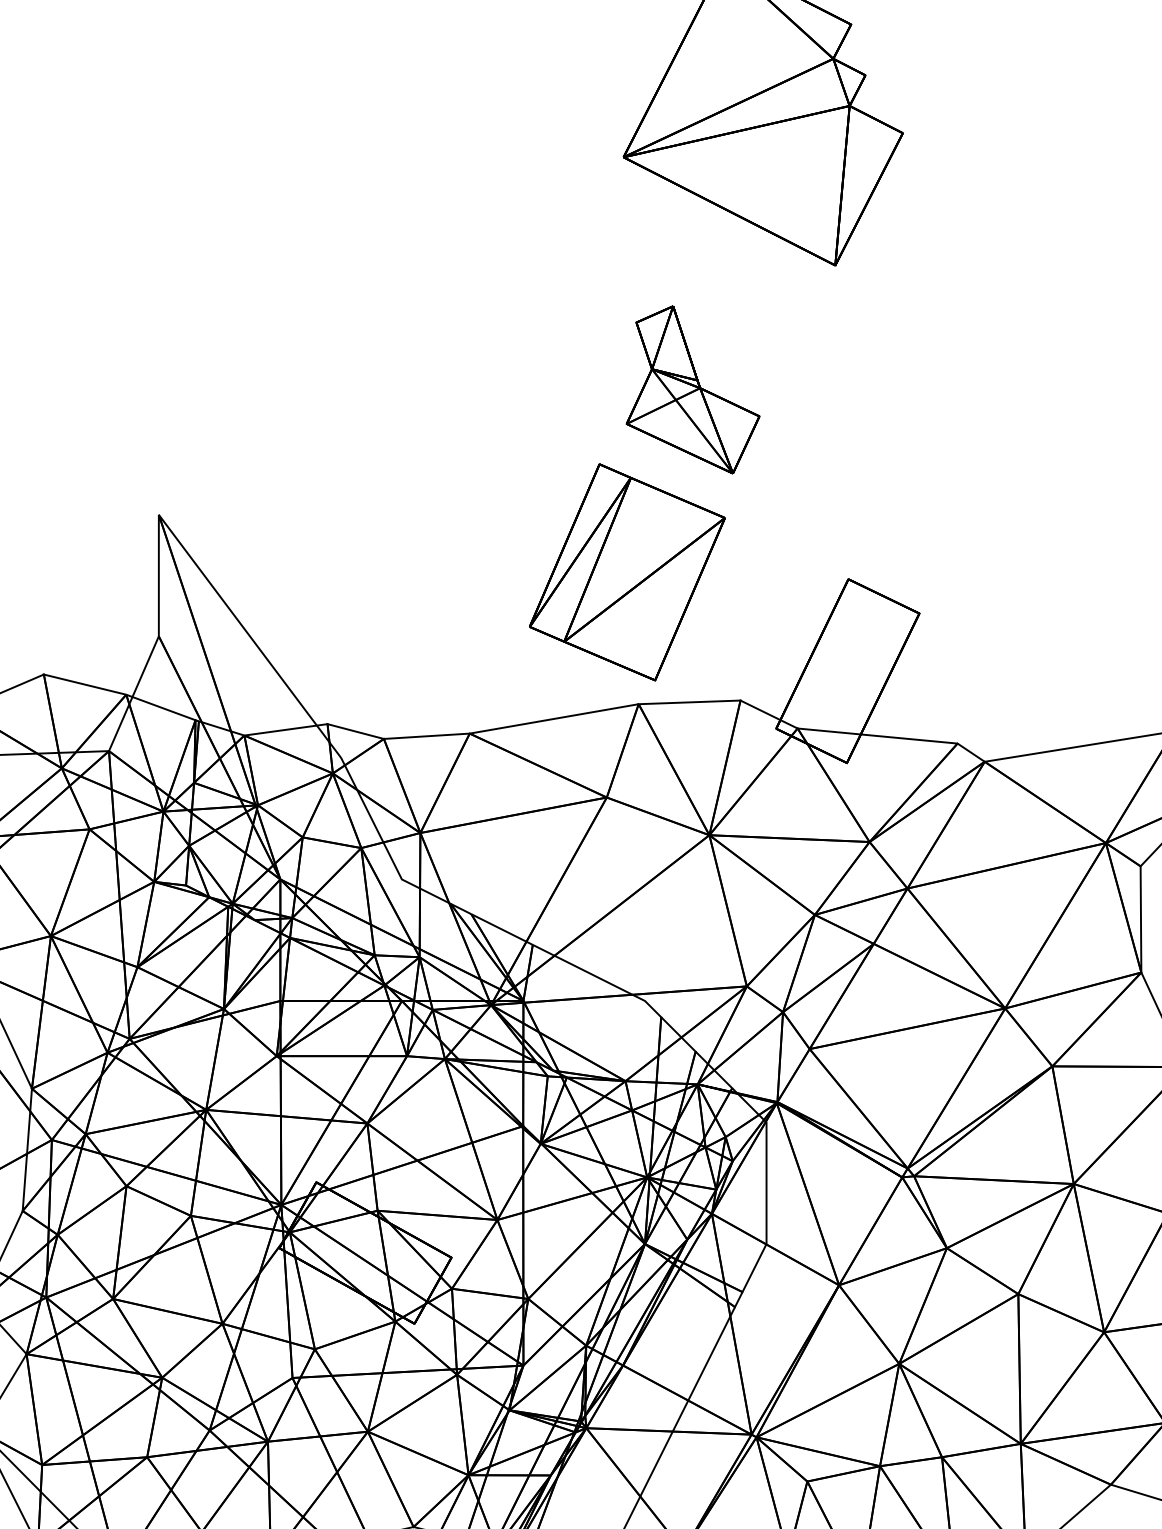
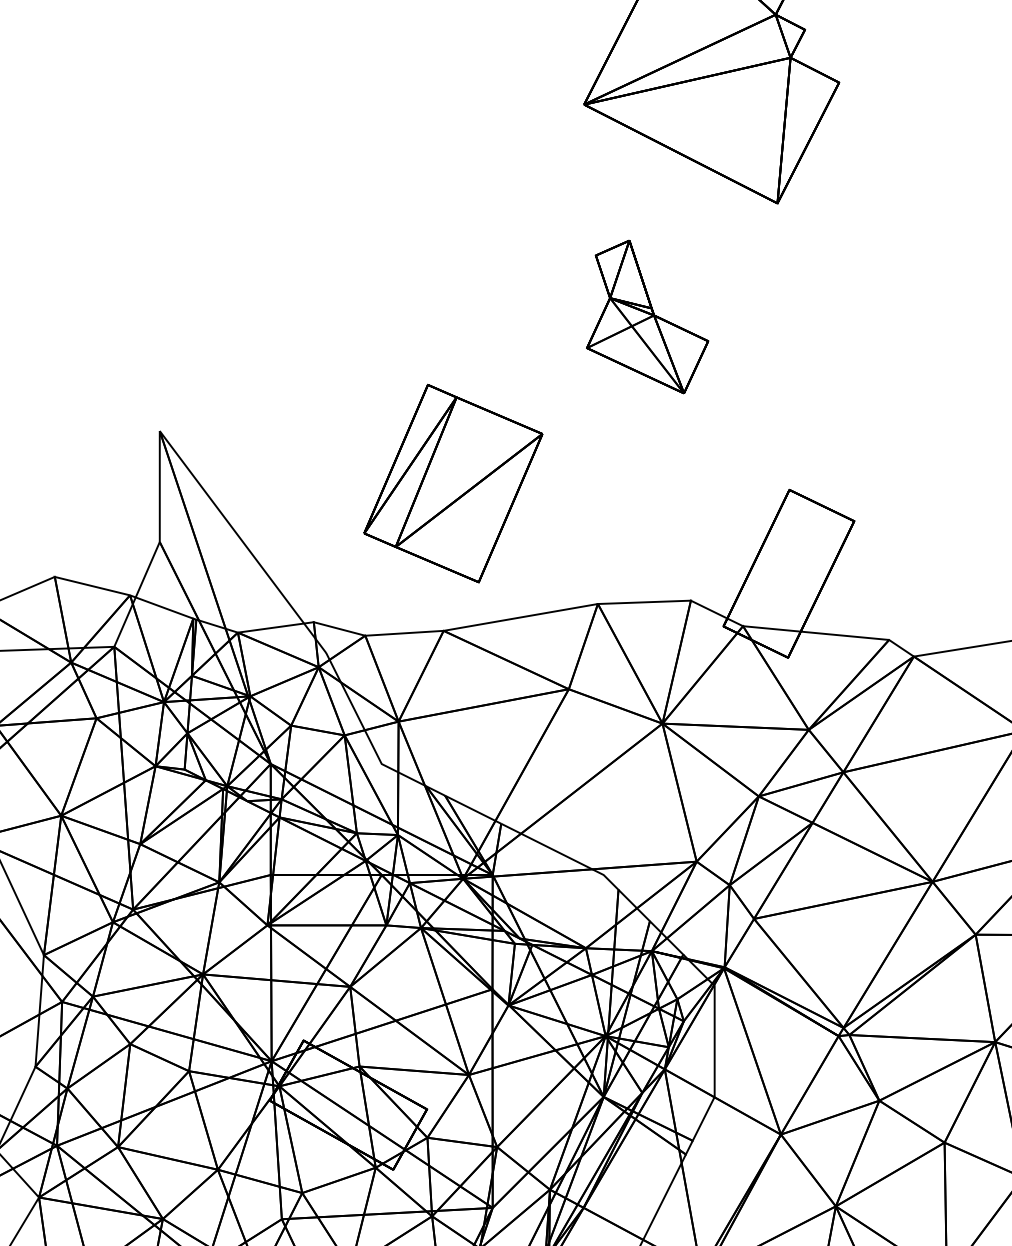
part: (627, 572) -> (453, 483), moved

